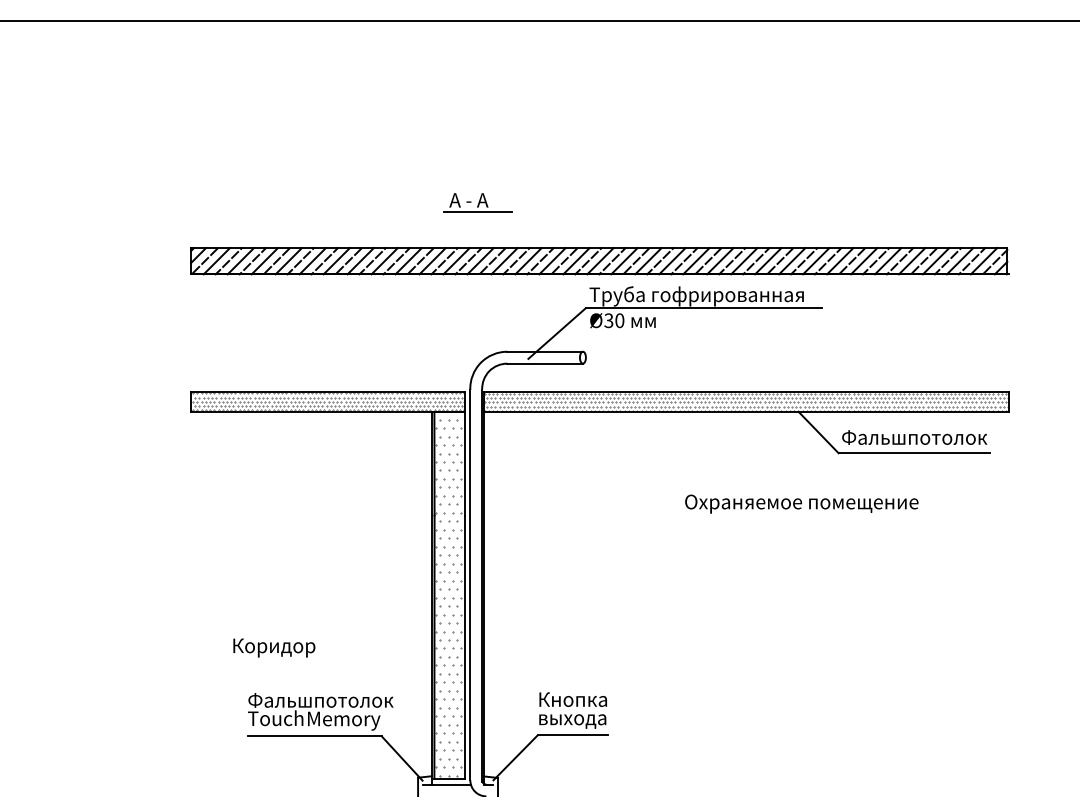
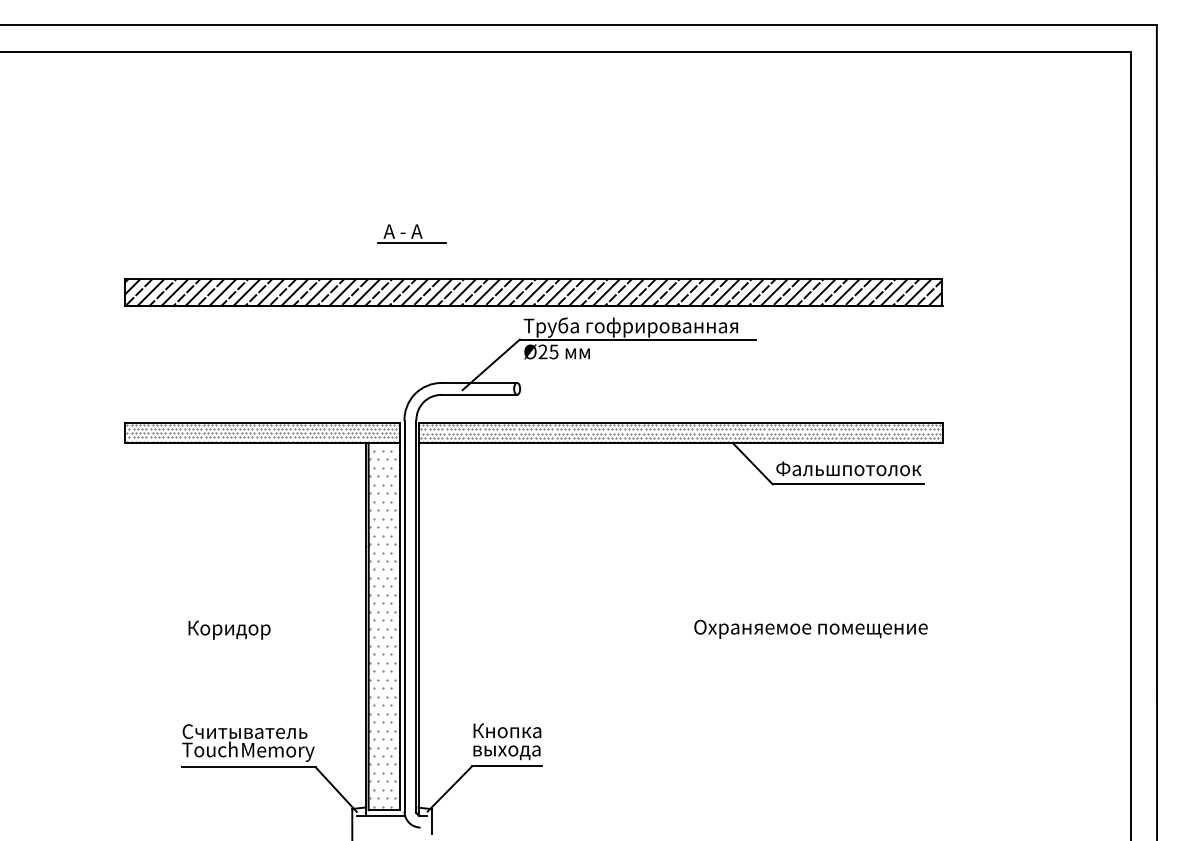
text: (614, 320) -> (548, 351), Ø30 -> Ø25
text: (801, 503) -> (810, 628), moved
text: (274, 647) -> (229, 629), moved
text: (320, 700) -> (254, 731), Фальшпотолок -> Считыватель

